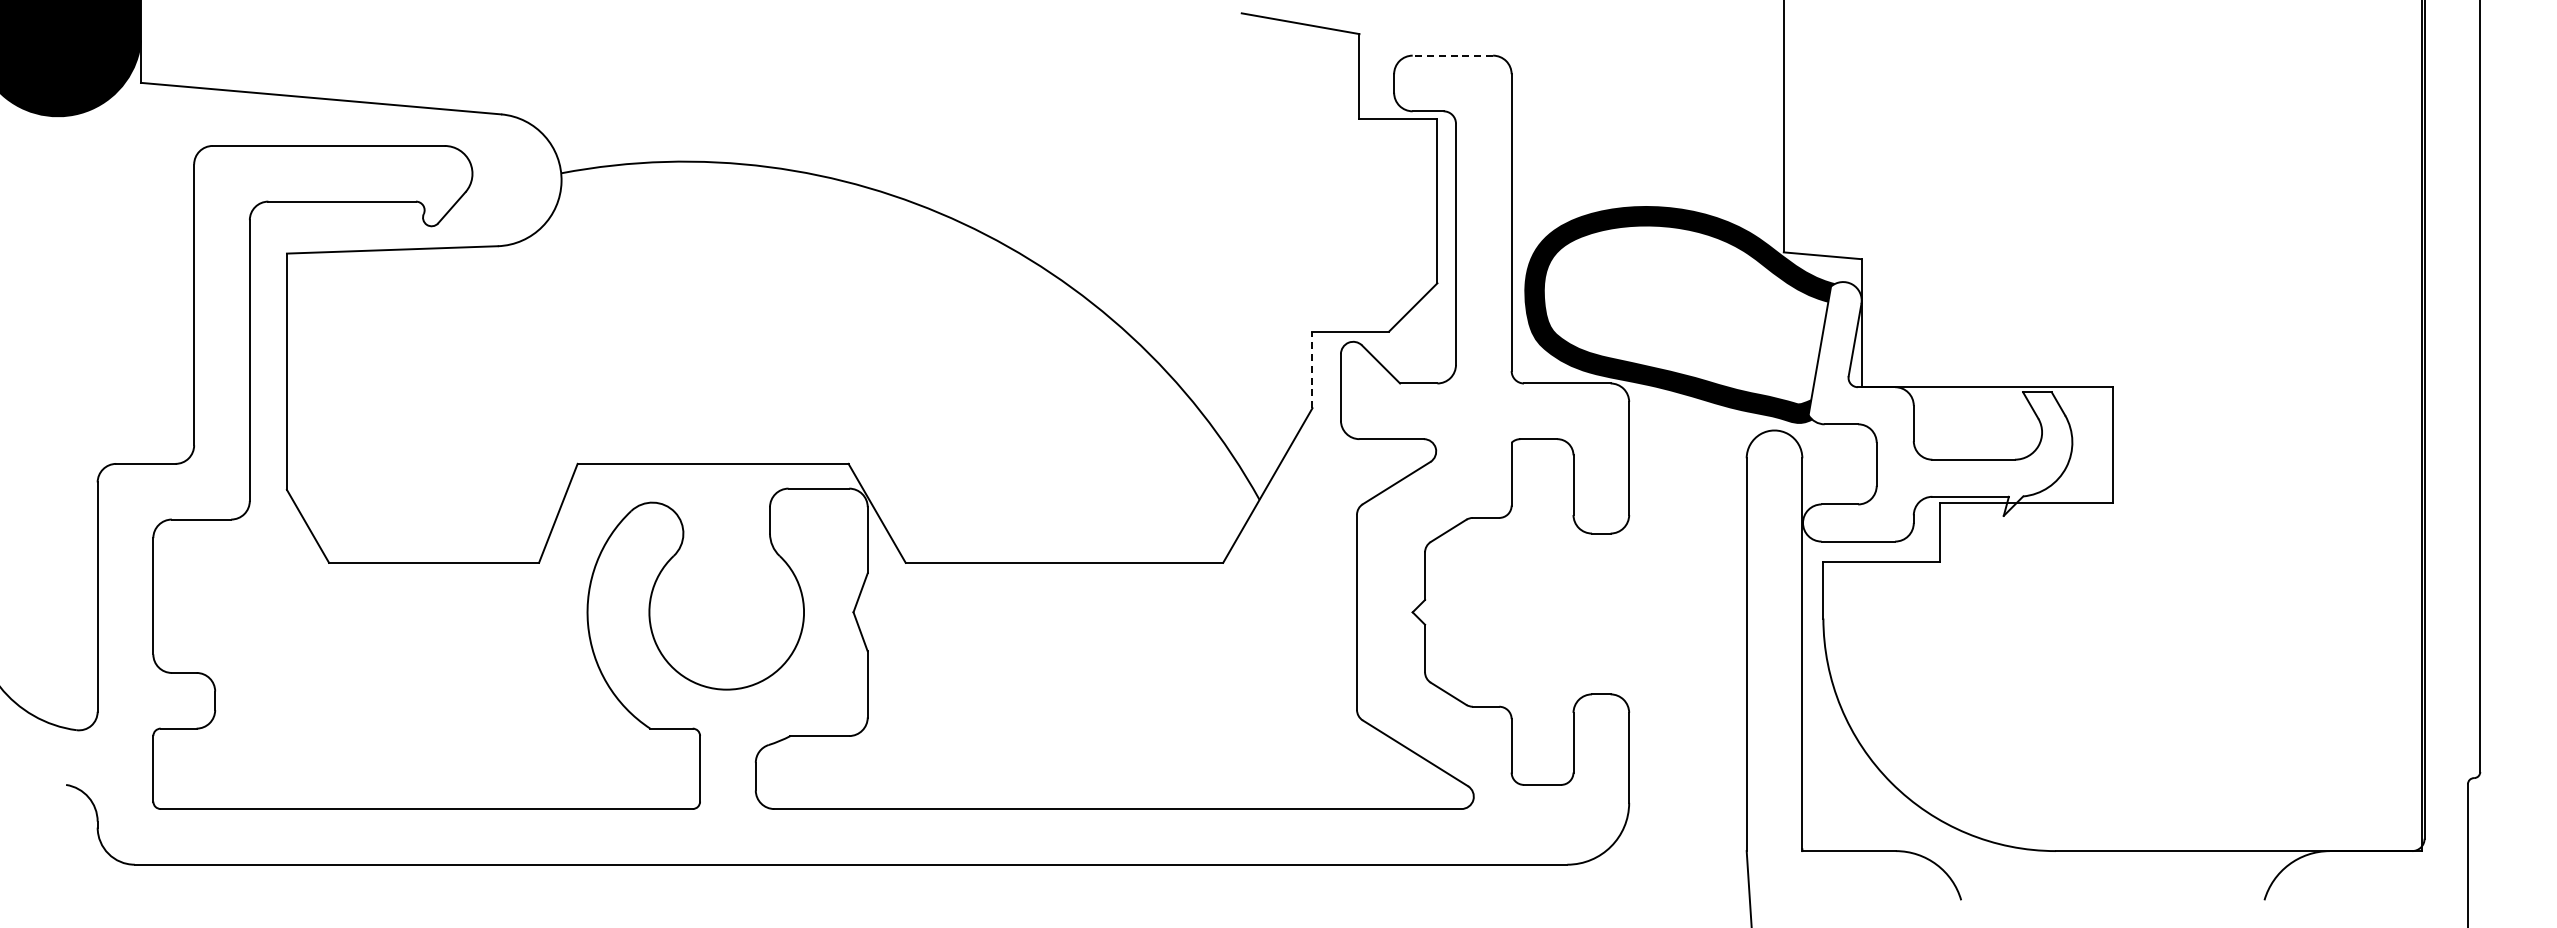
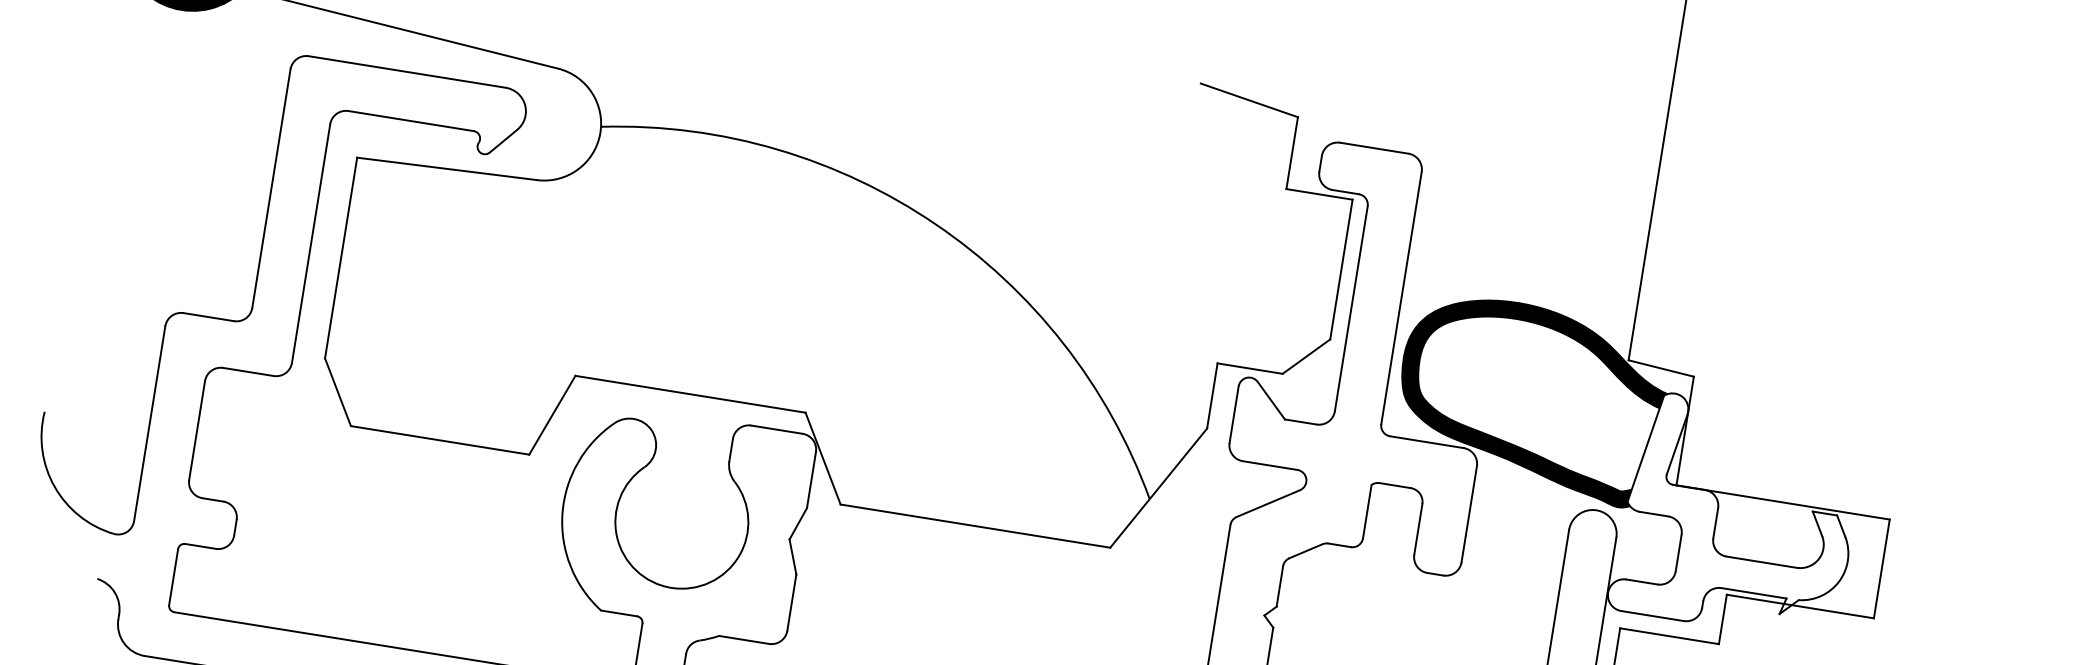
line: (1452, 55) -> (1374, 148), dashed -> solid
line: (1312, 369) -> (1212, 395), dashed -> solid

